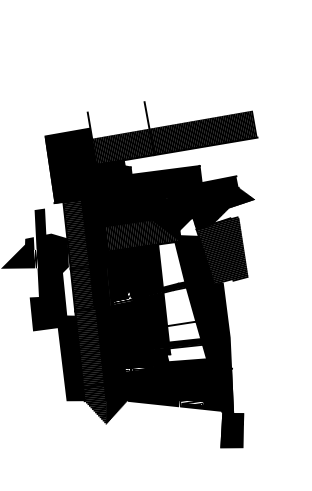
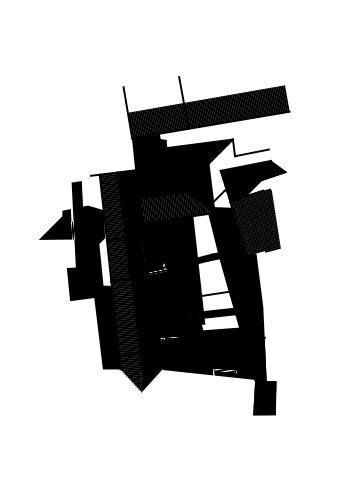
hatch: (72, 165) -> (108, 138), removed
fill: (206, 197) -> (239, 170), removed

